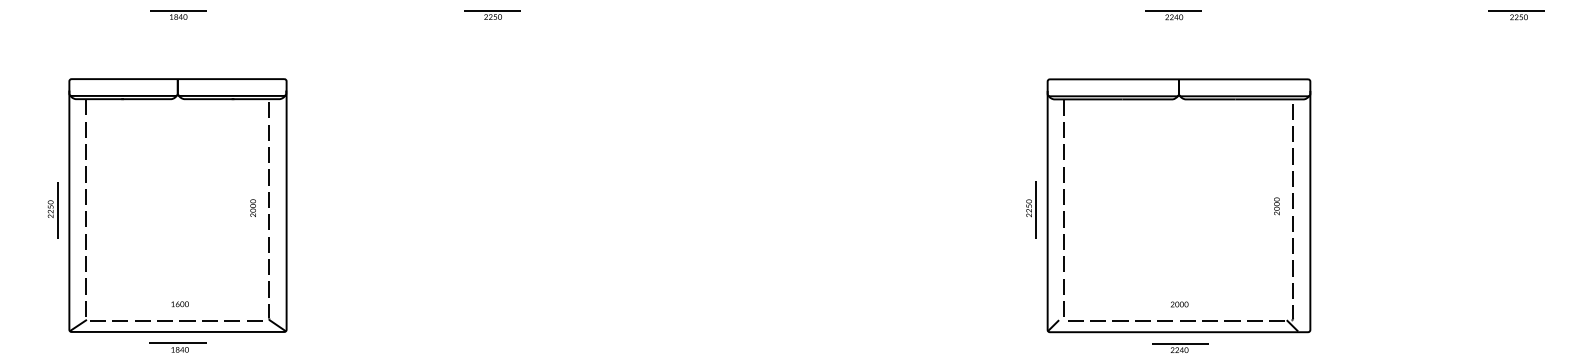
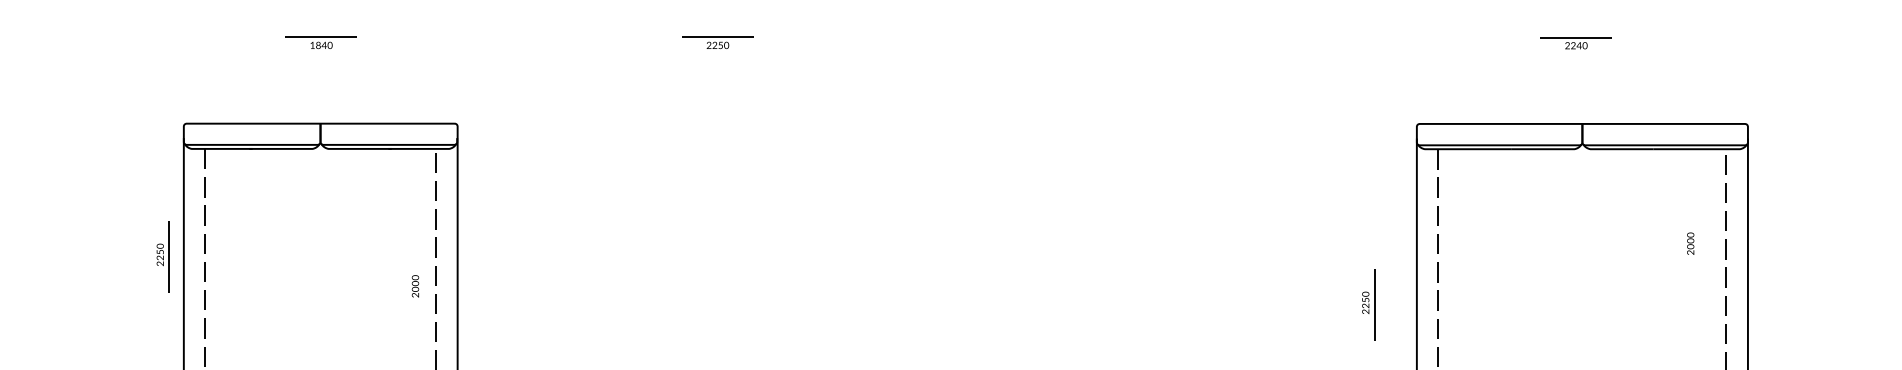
text: (1276, 206) -> (1690, 243), moved
part: (1031, 209) -> (1368, 304), moved
part: (52, 210) -> (162, 256), moved

